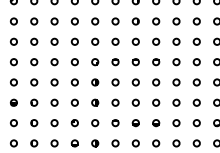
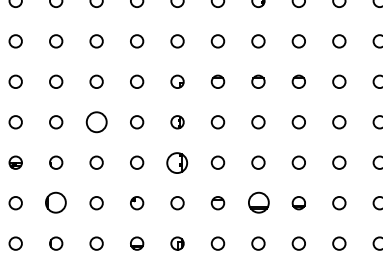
circle: (54, 82) -> (96, 122), size x1.6
part: (95, 102) -> (178, 162), size x1.6
part: (34, 123) -> (56, 203), size x1.6
part: (135, 123) -> (257, 203), size x1.6

